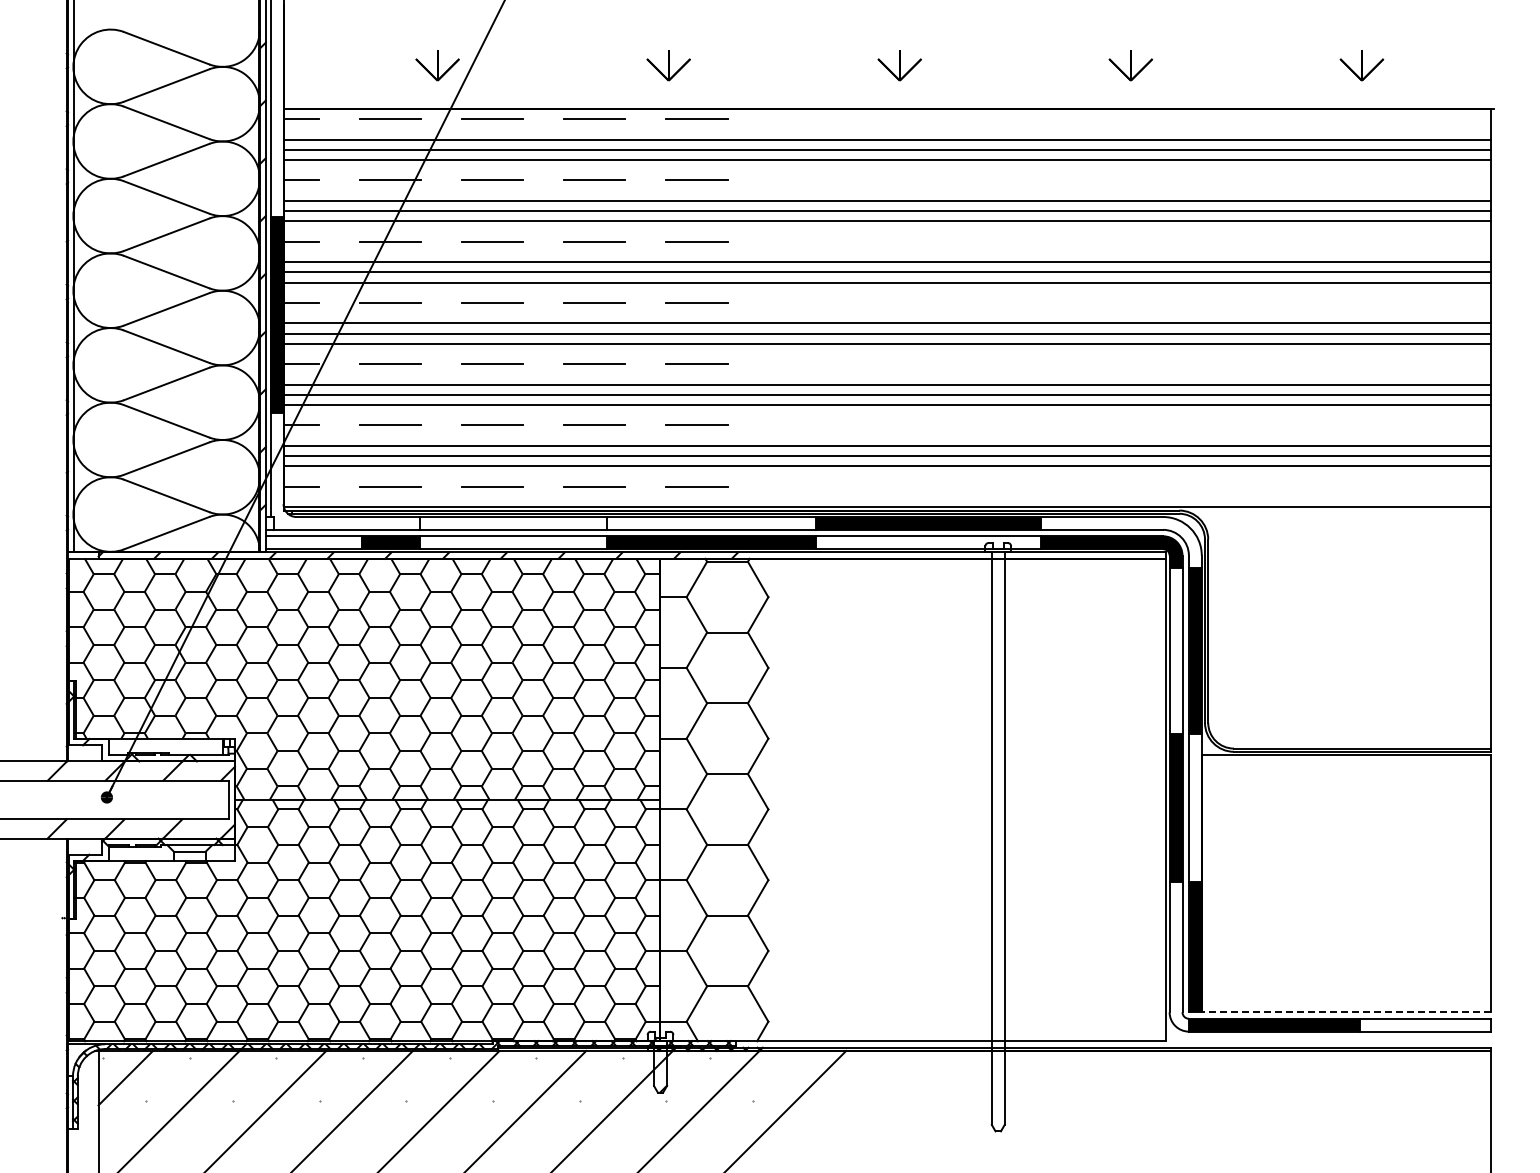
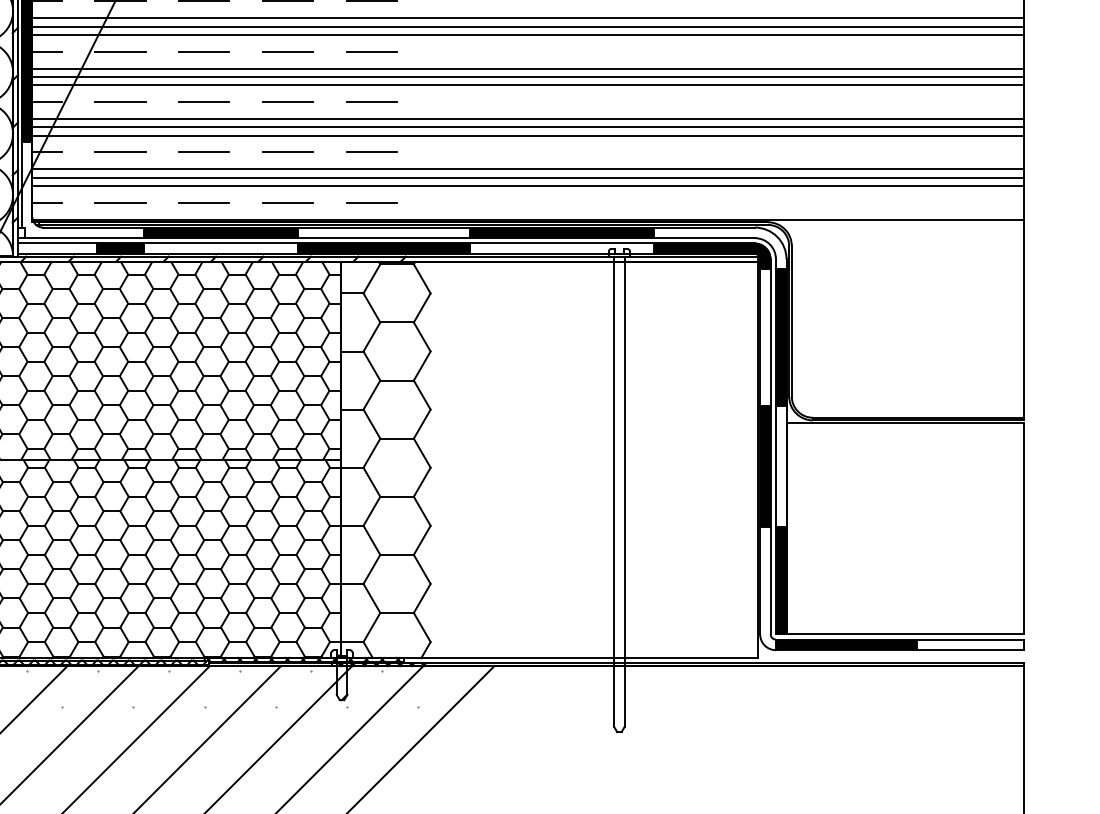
fill: (513, 523) -> (221, 232), added
line: (1346, 1012) -> (905, 634), dashed -> solid

